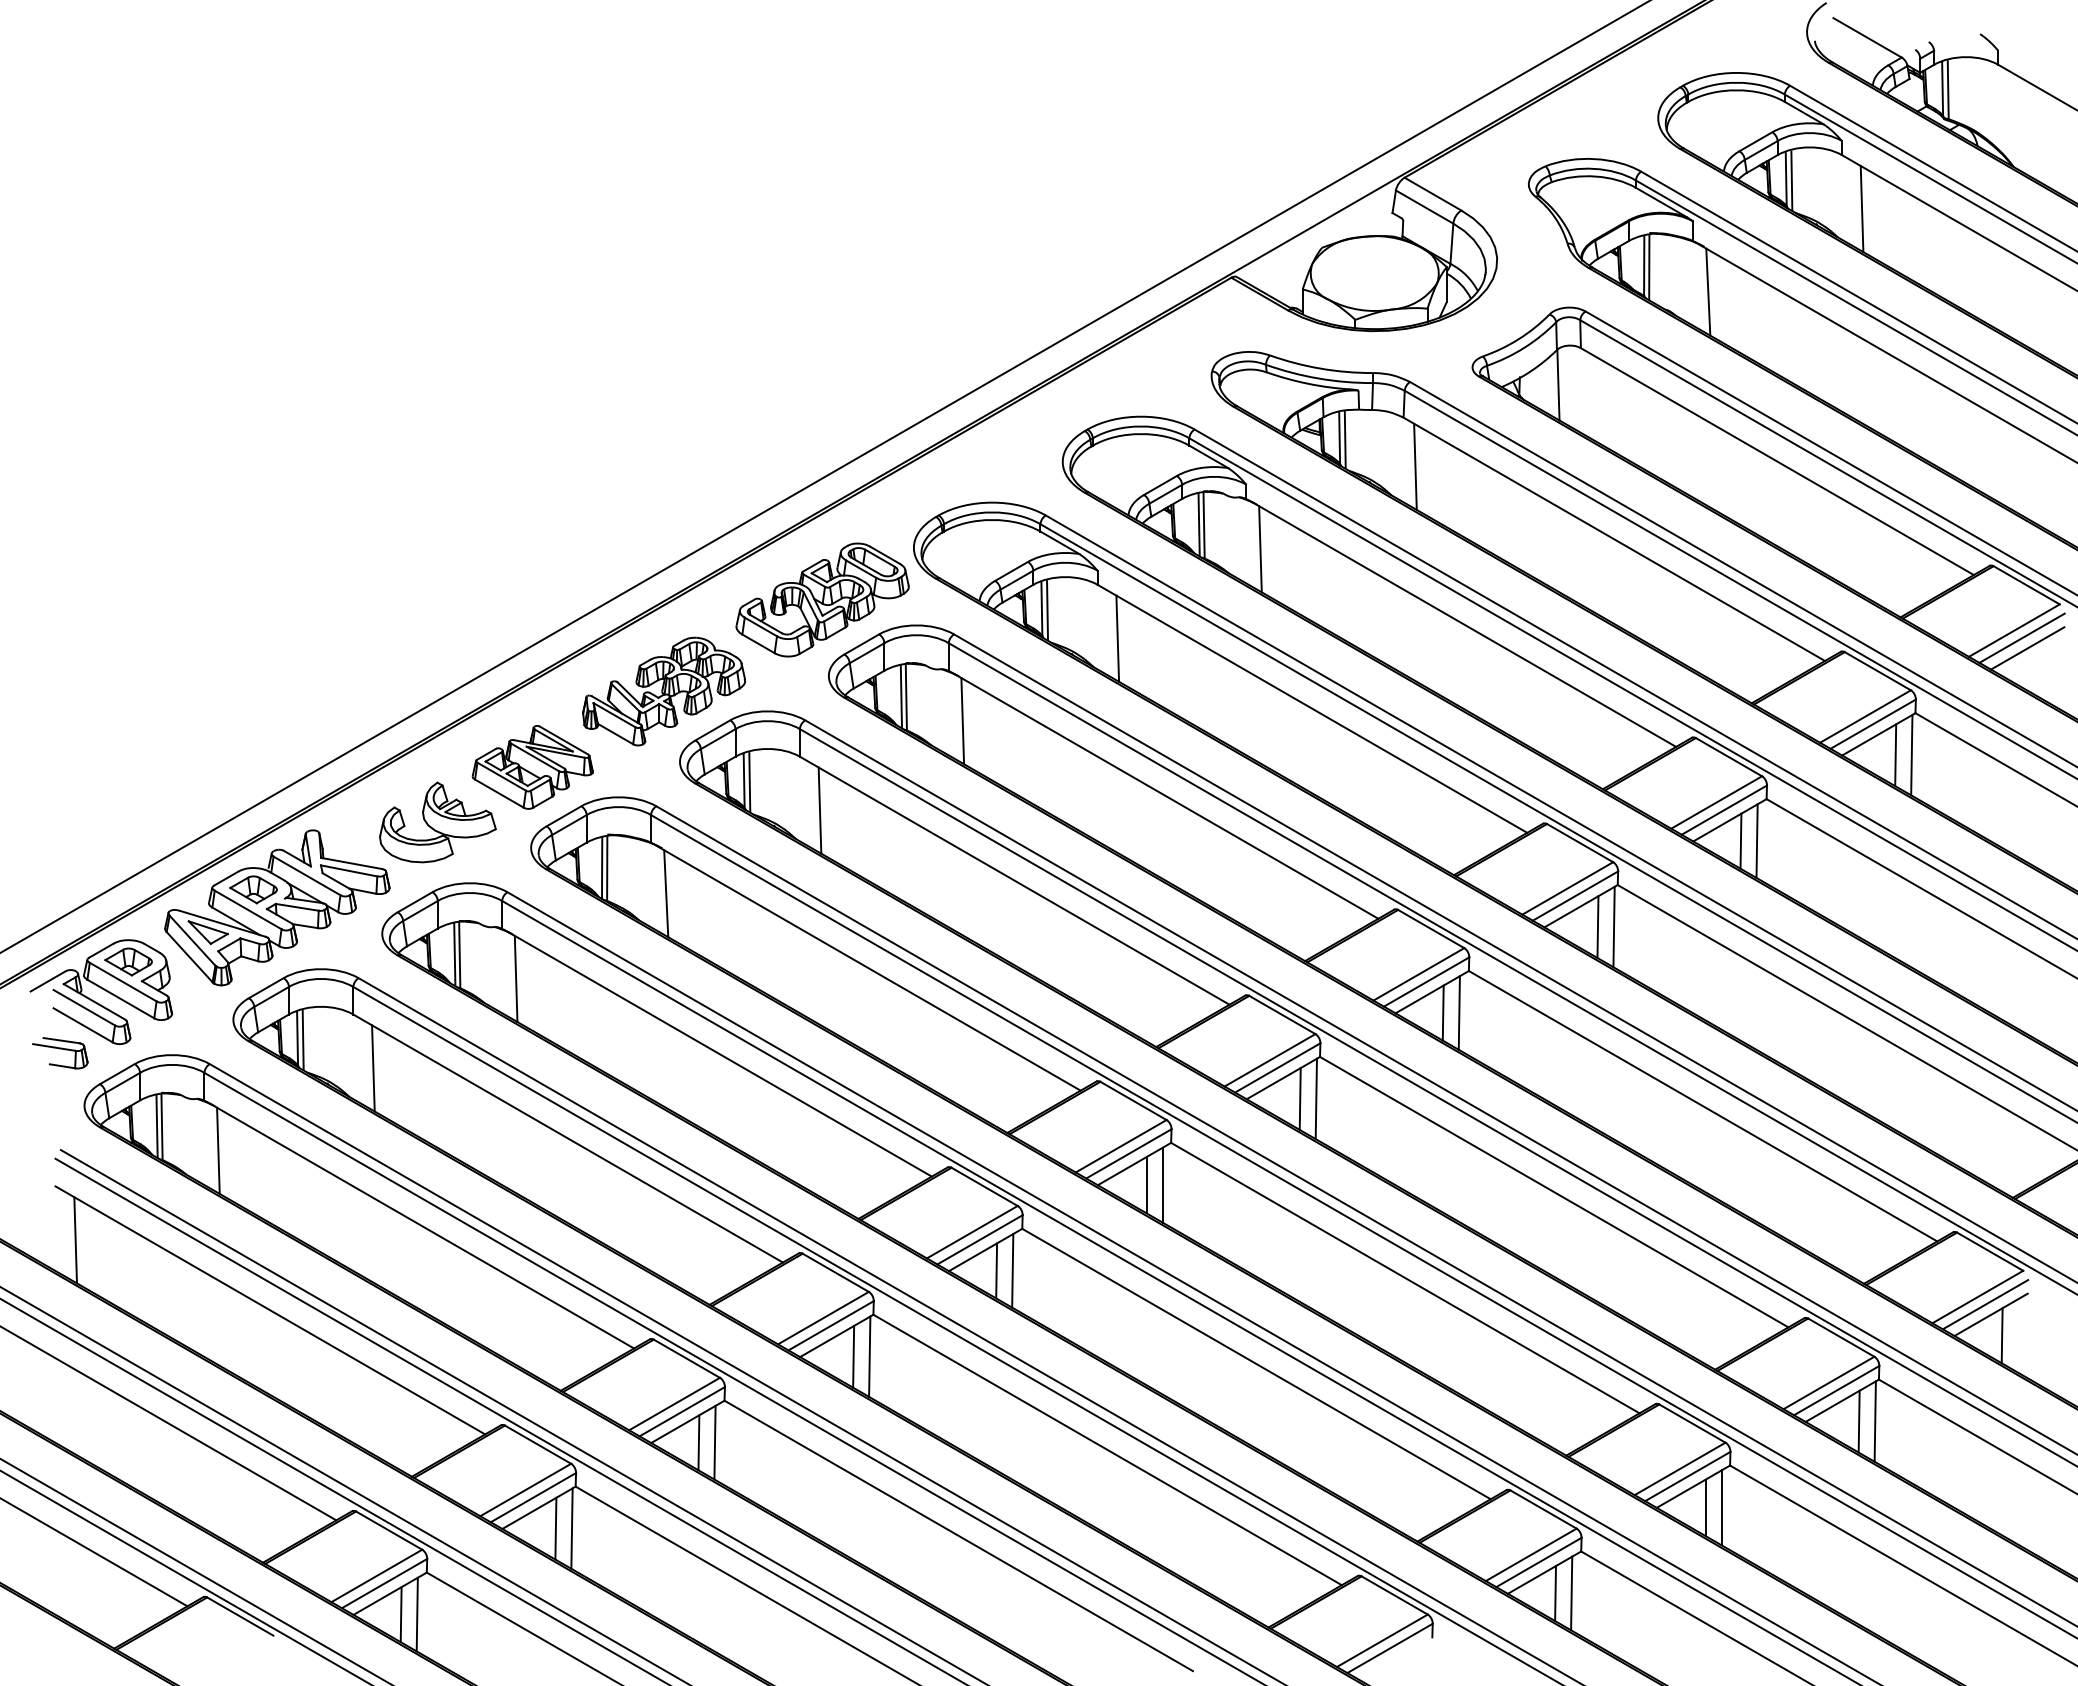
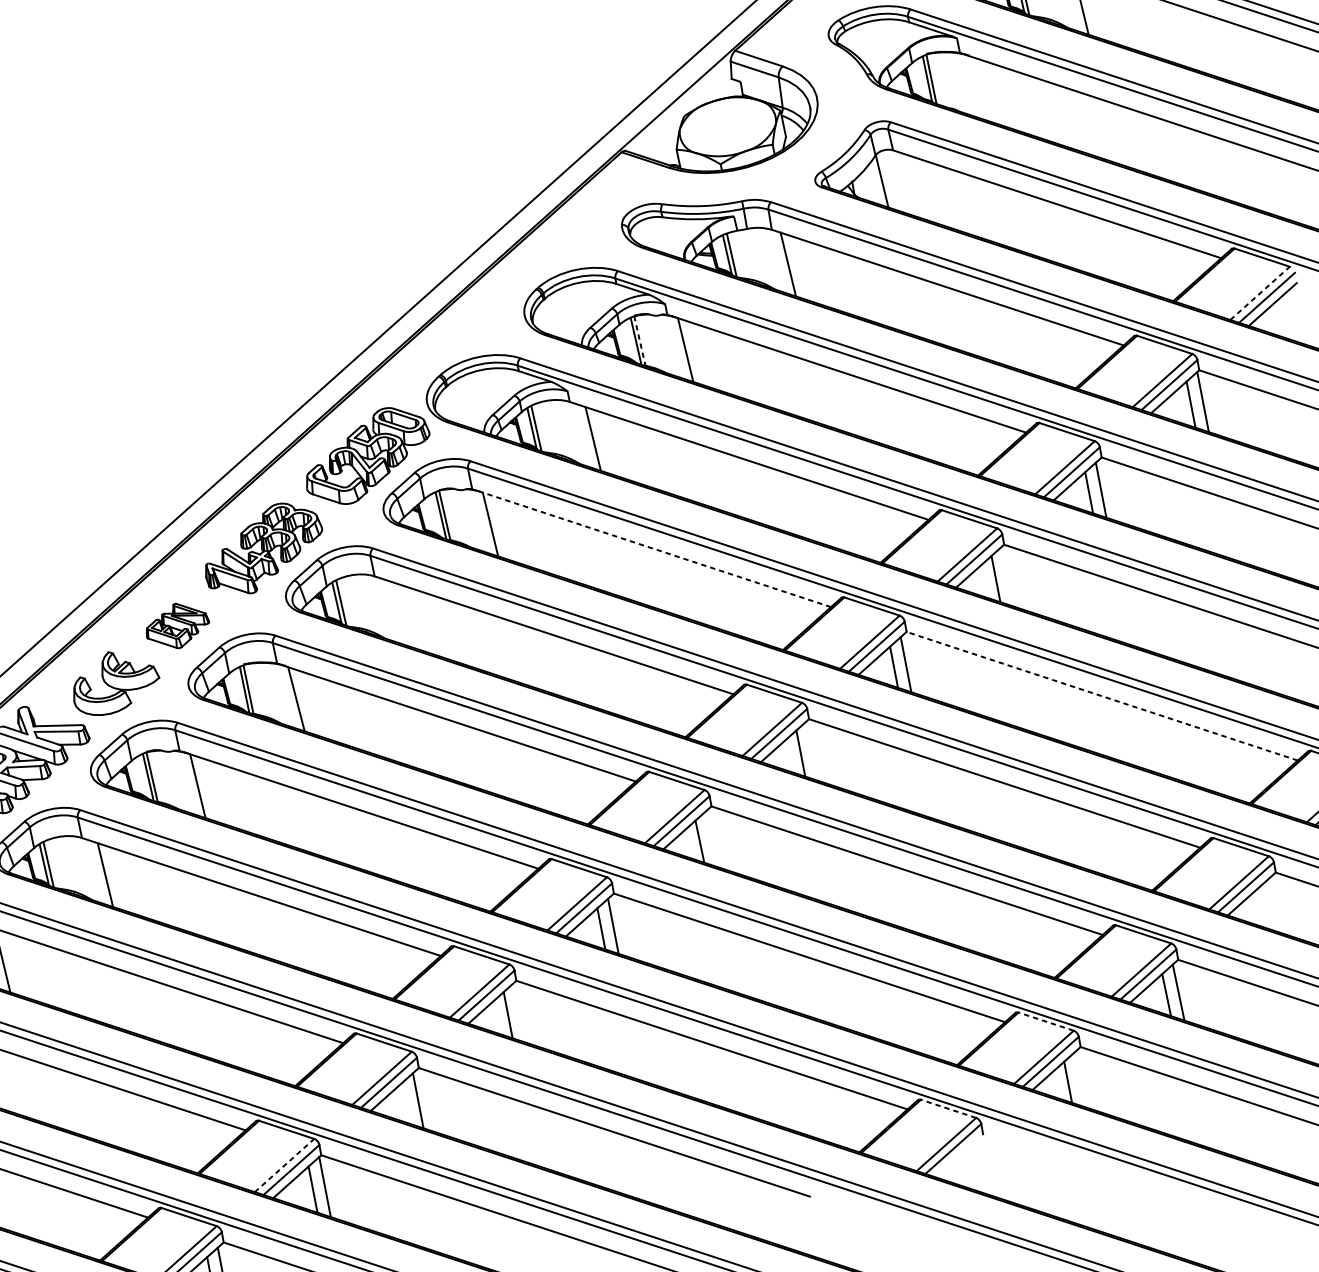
line: (1708, 291) -> (979, 88), removed
line: (1204, 525) -> (640, 341), solid -> dashed
line: (2014, 630) -> (1260, 293), solid -> dashed
part: (532, 767) -> (177, 626), size x0.7
line: (1166, 796) -> (654, 548), solid -> dashed
line: (819, 810) -> (397, 613), removed
line: (1613, 926) -> (1007, 576), removed
line: (1315, 1098) -> (812, 750), removed
line: (1702, 1105) -> (1101, 695), solid -> dashed
line: (1162, 1184) -> (711, 838), removed
line: (869, 1356) -> (519, 1012), removed
line: (1858, 1421) -> (1267, 906), removed
line: (1874, 1421) -> (1279, 904), removed
line: (698, 1442) -> (405, 1103), removed
line: (526, 1489) -> (285, 1165), solid -> dashed
line: (1543, 1509) -> (1046, 1021), solid -> dashed
line: (1571, 1593) -> (1079, 1079), removed
line: (1394, 1595) -> (948, 1108), solid -> dashed

